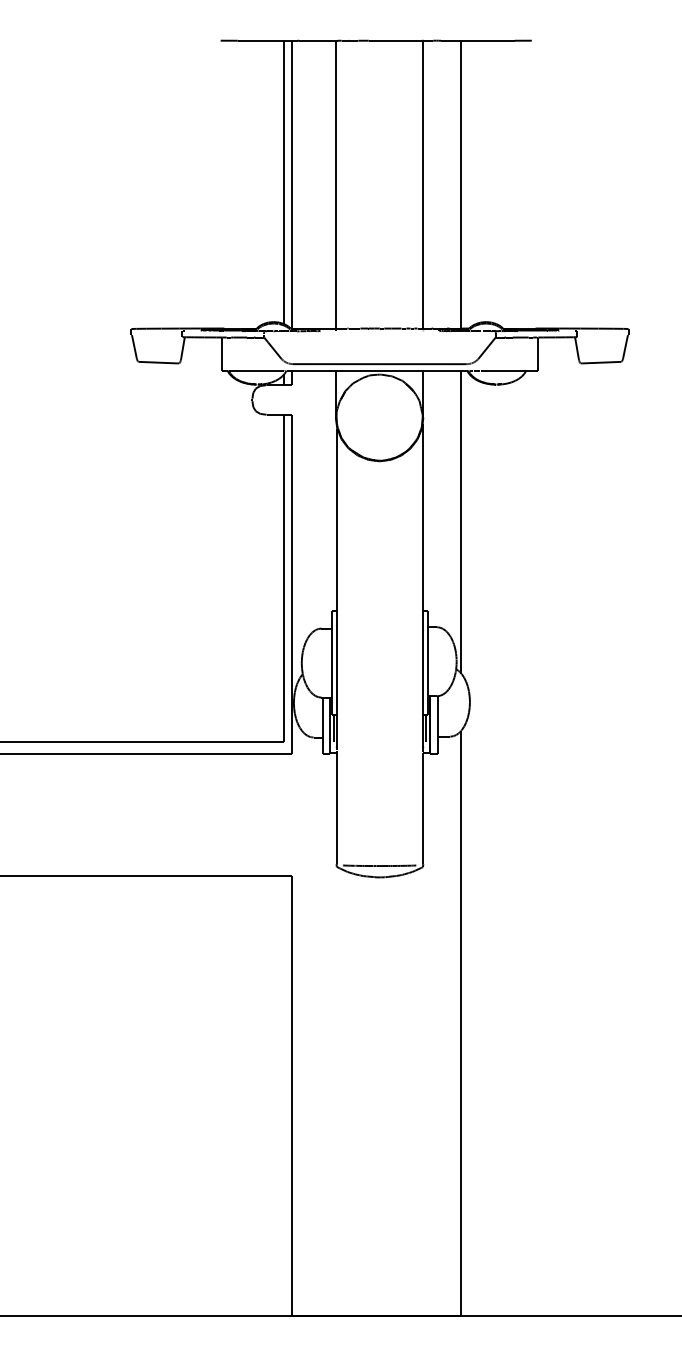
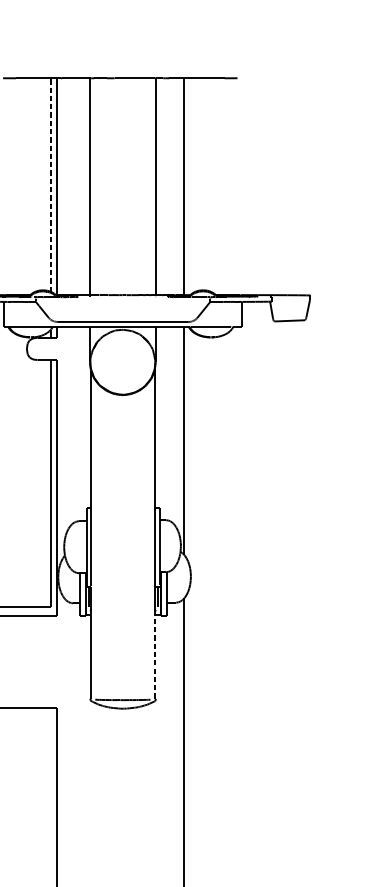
line: (284, 182) -> (51, 185), solid -> dashed
line: (422, 808) -> (155, 656), solid -> dashed

